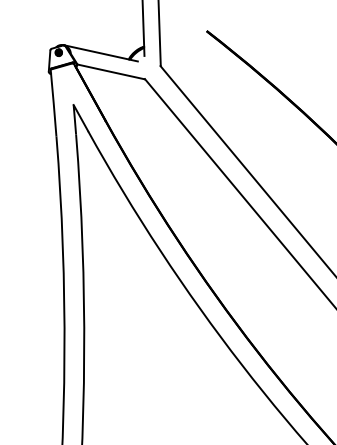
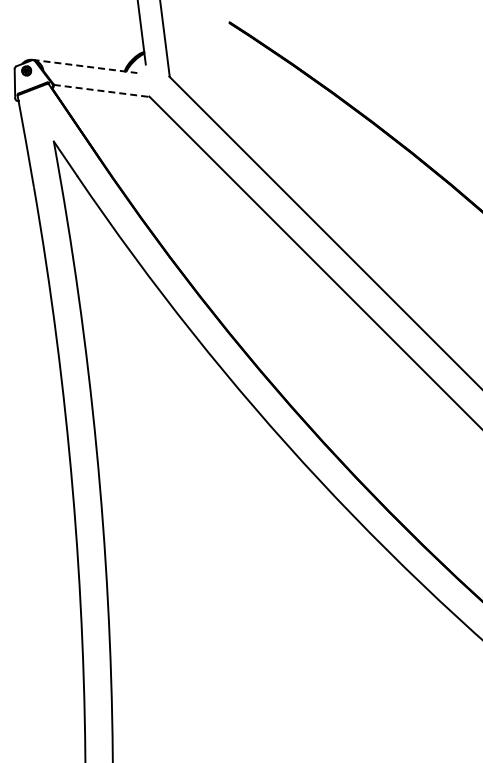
line: (100, 53) -> (84, 66), solid -> dashed
line: (111, 71) -> (101, 90), solid -> dashed

